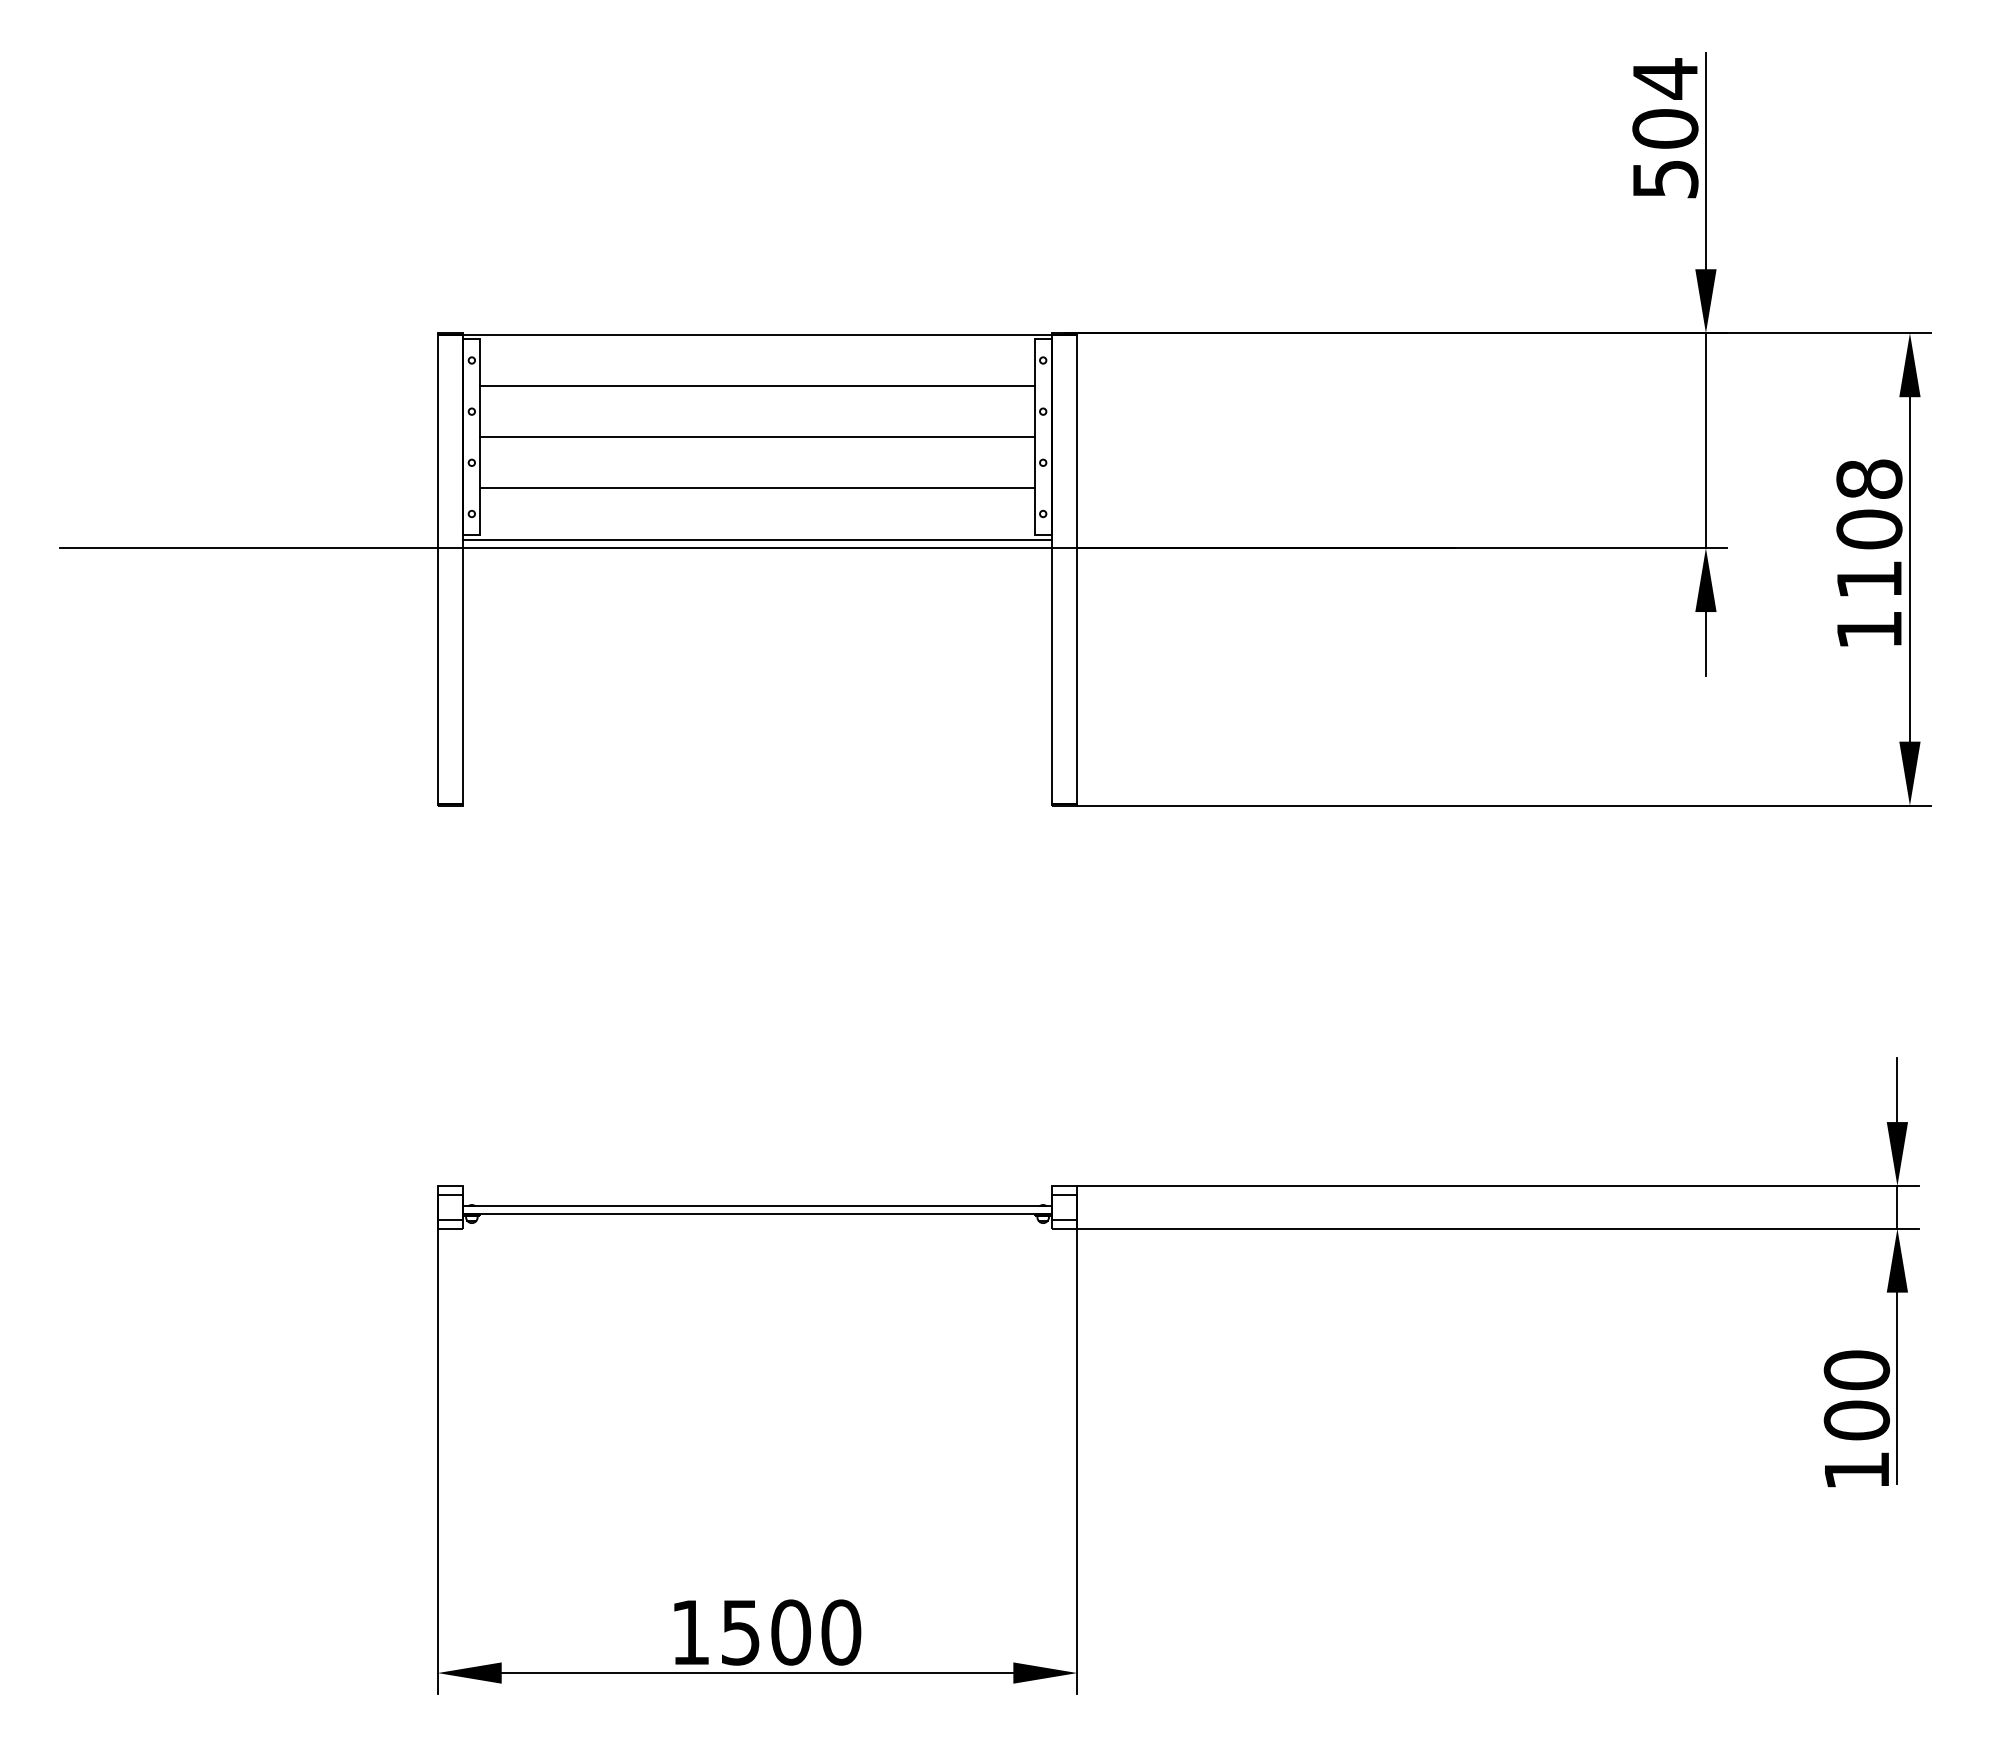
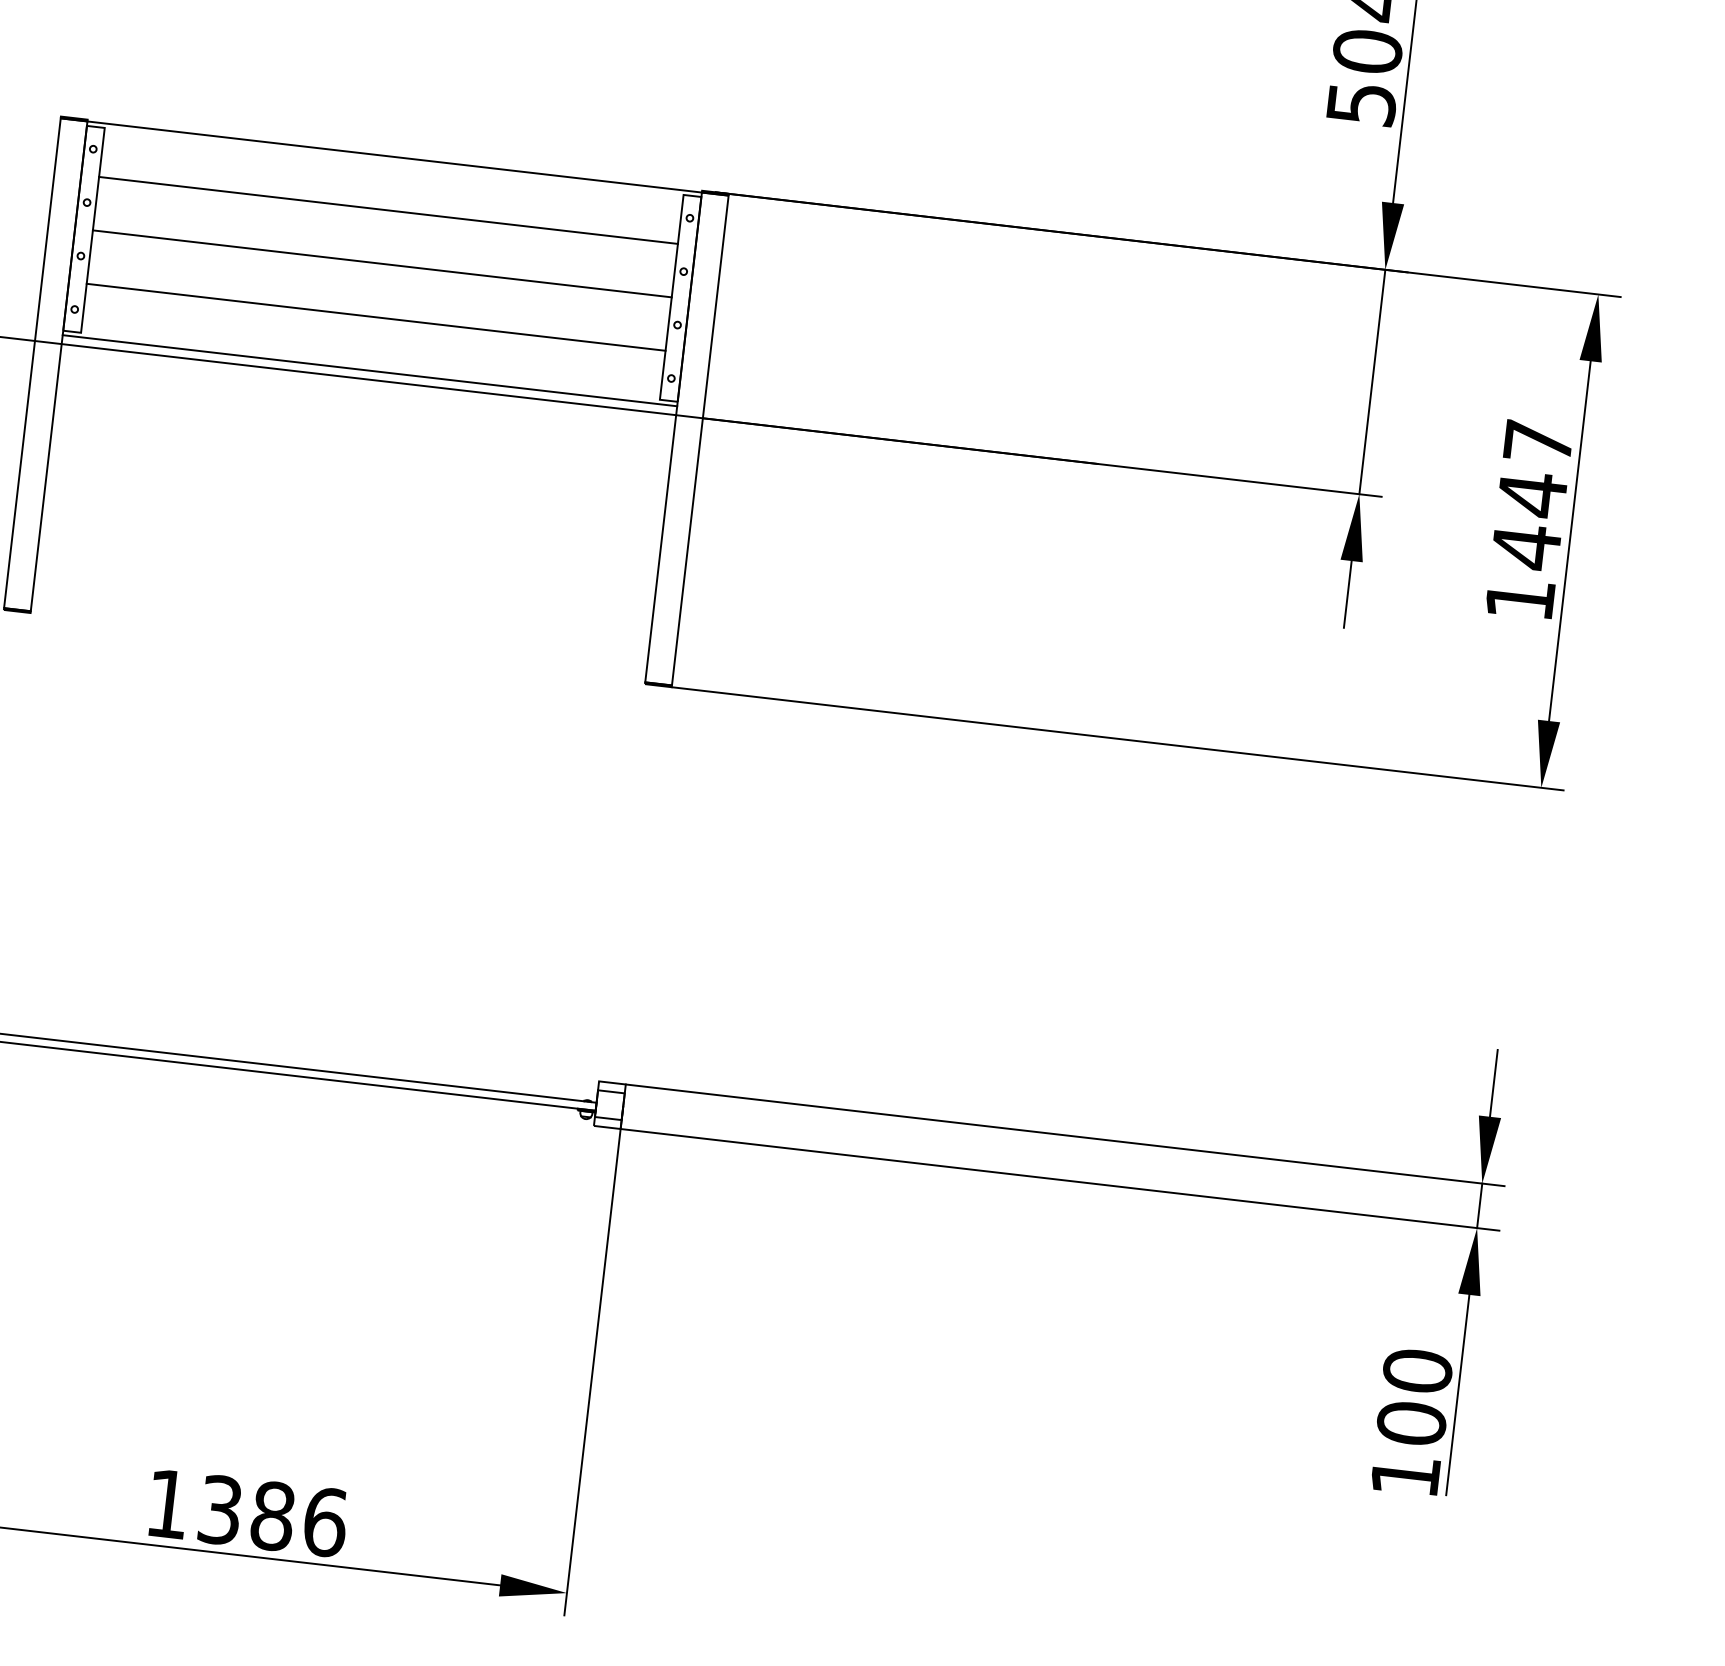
text: (1869, 529) -> (1532, 494), 1108 -> 1447
text: (791, 1632) -> (273, 1516), 1500 -> 1386

